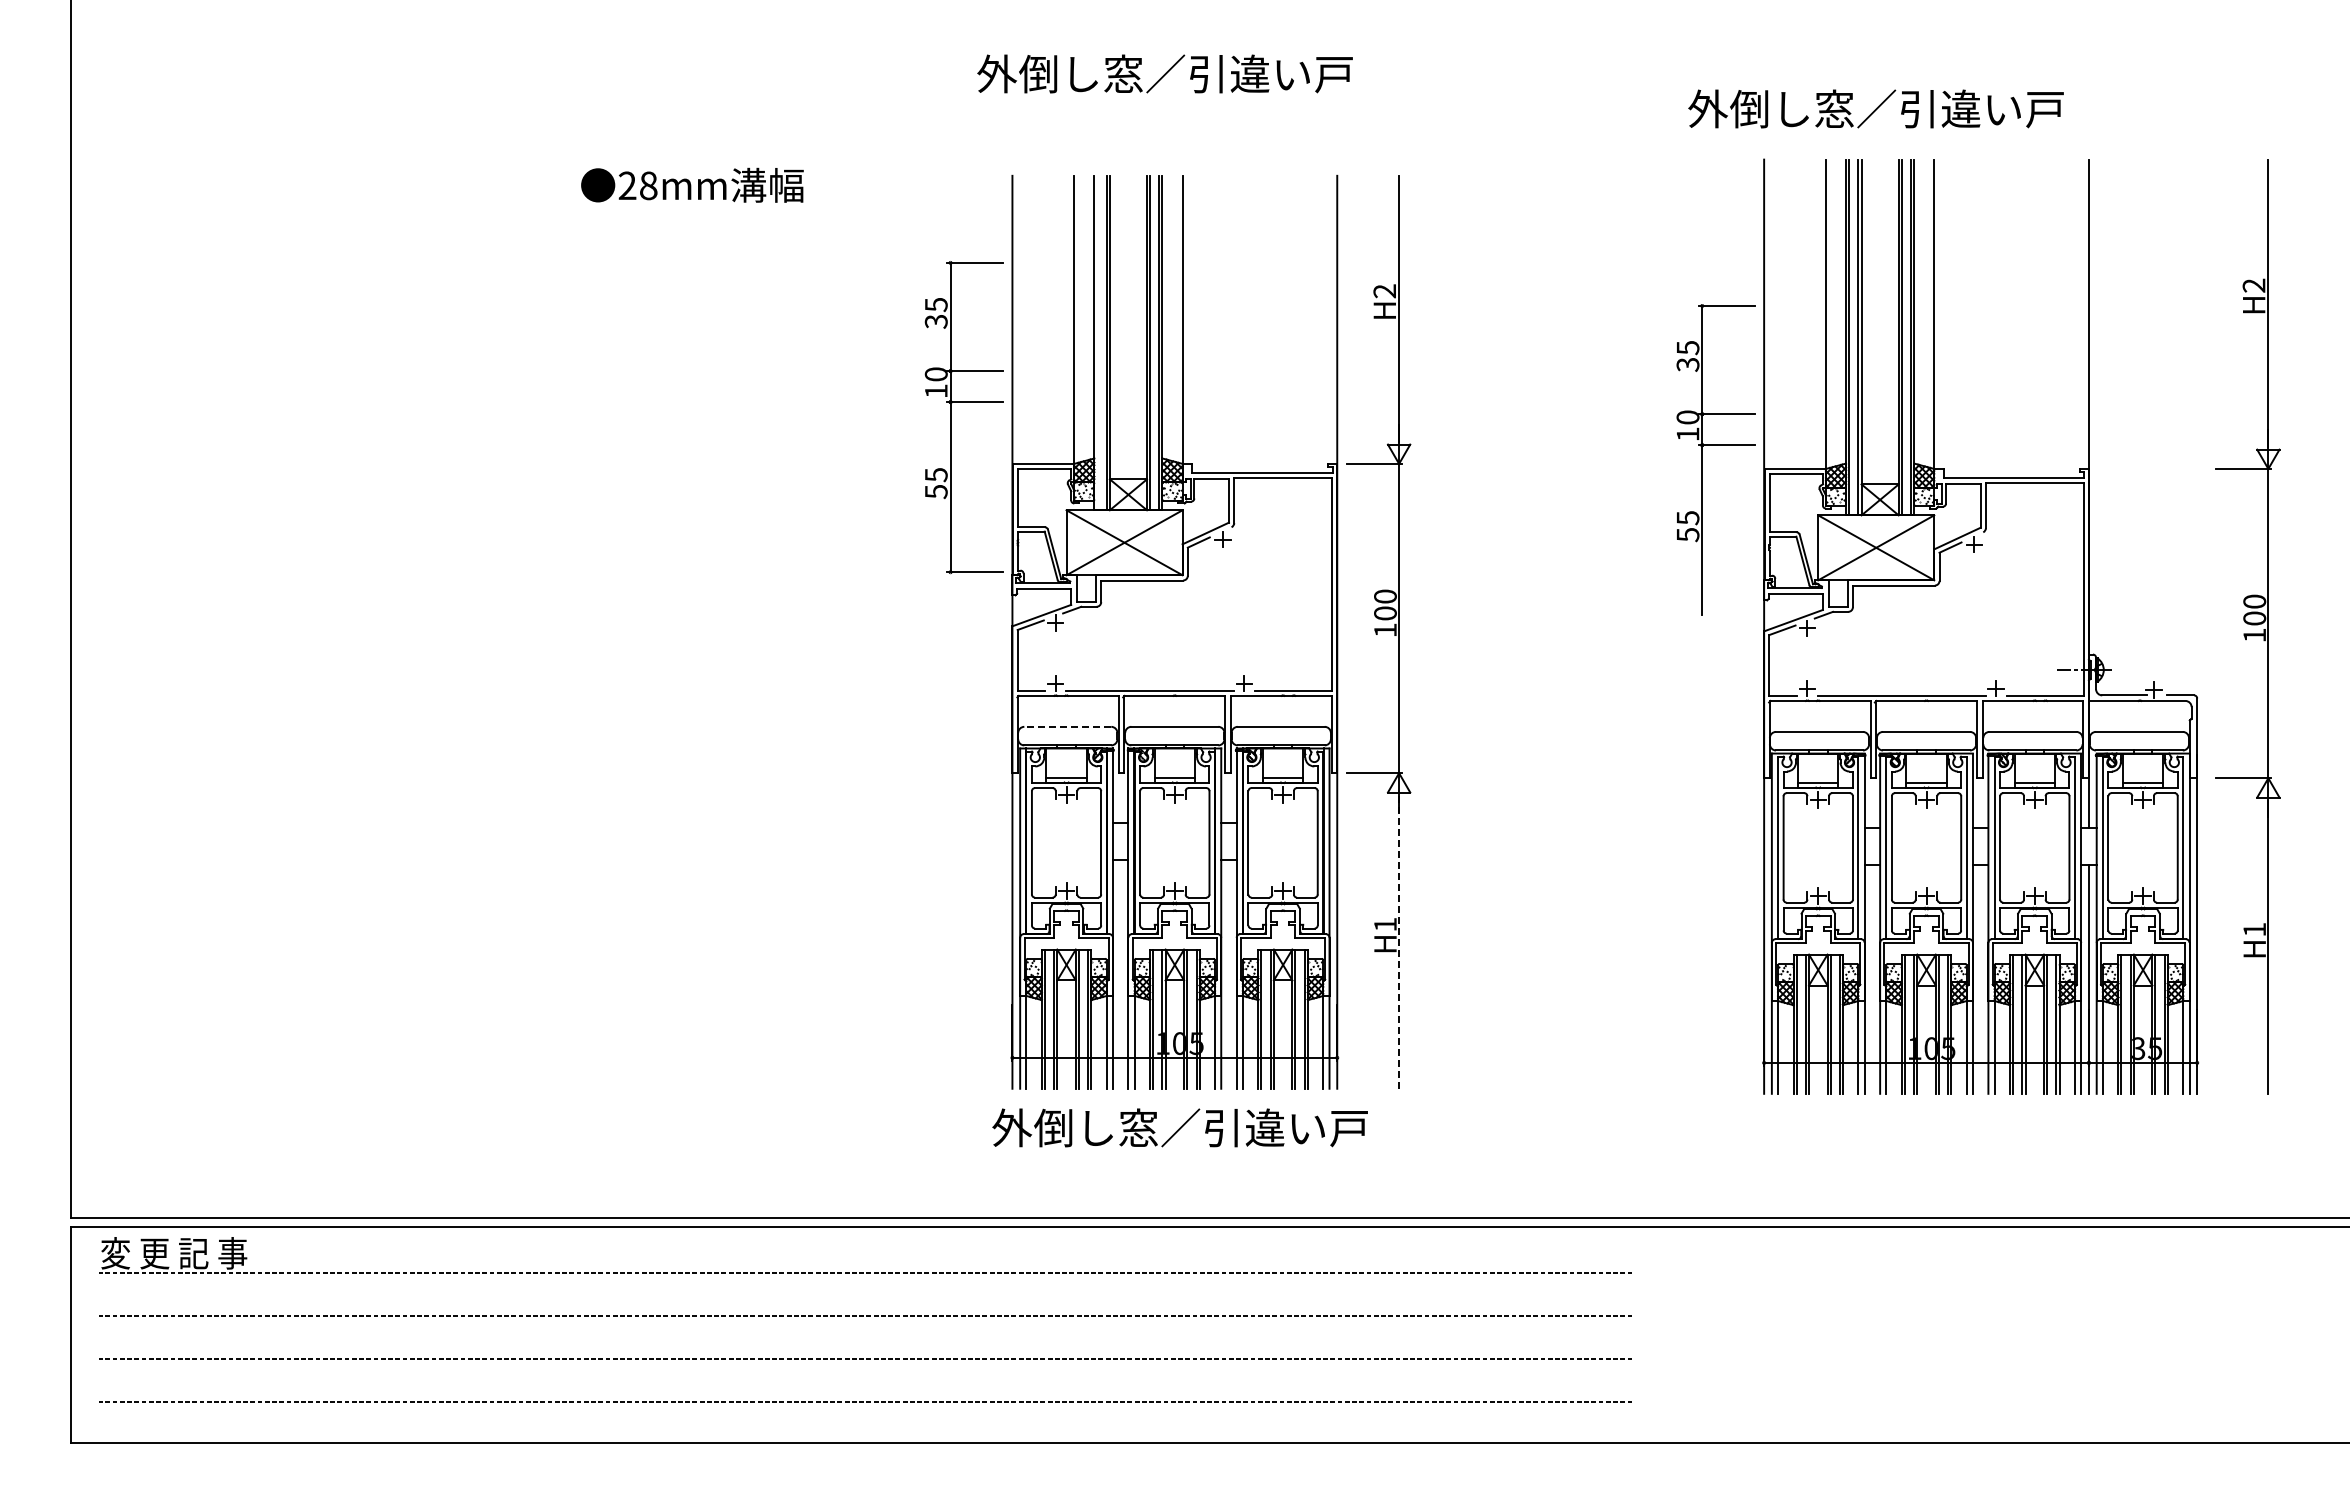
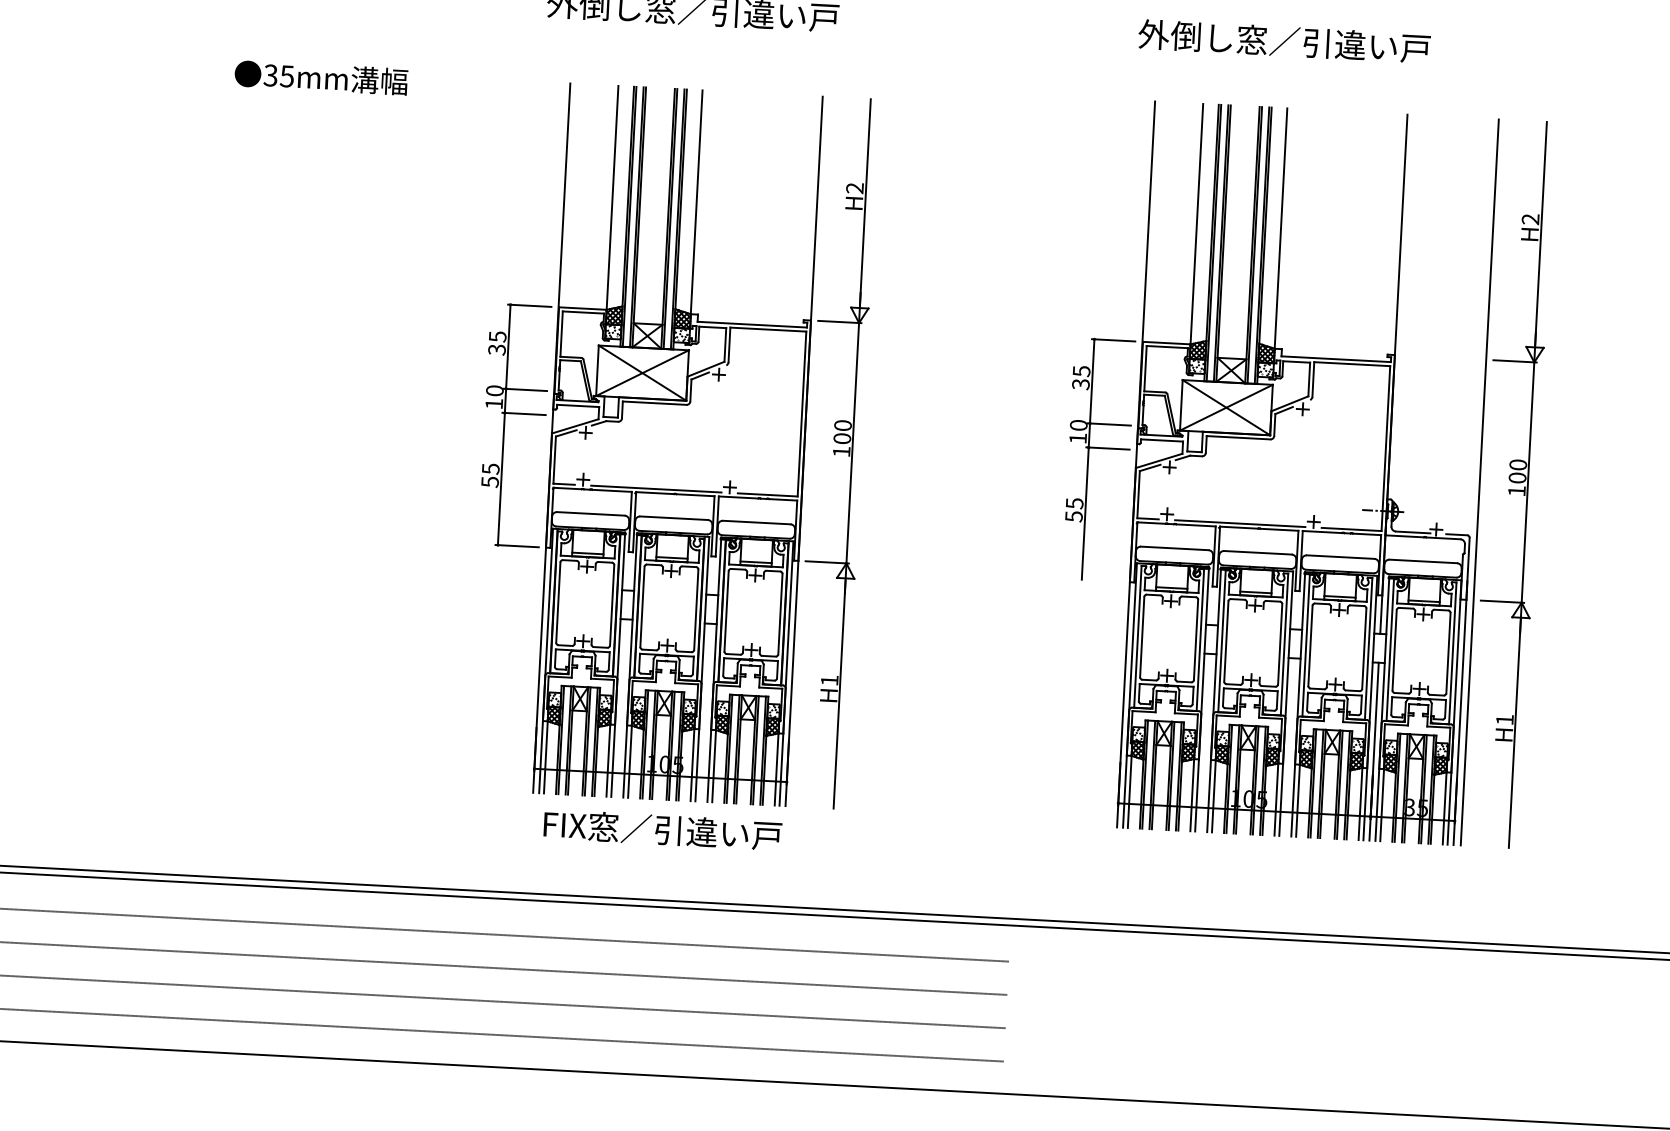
text: (1875, 108) -> (1283, 41), moved
text: (637, 185) -> (278, 75), 28mm -> 35mm
line: (1097, 342) -> (629, 216), added
part: (951, 417) -> (504, 424), moved
part: (1702, 459) -> (1088, 458), moved
line: (2206, 626) -> (1479, 482), added
line: (1067, 726) -> (590, 513), dashed -> solid
line: (1399, 942) -> (839, 694), dashed -> solid
text: (1179, 1127) -> (661, 829), 外倒し窓／引違い戸 -> FIX窓／引違い戸

